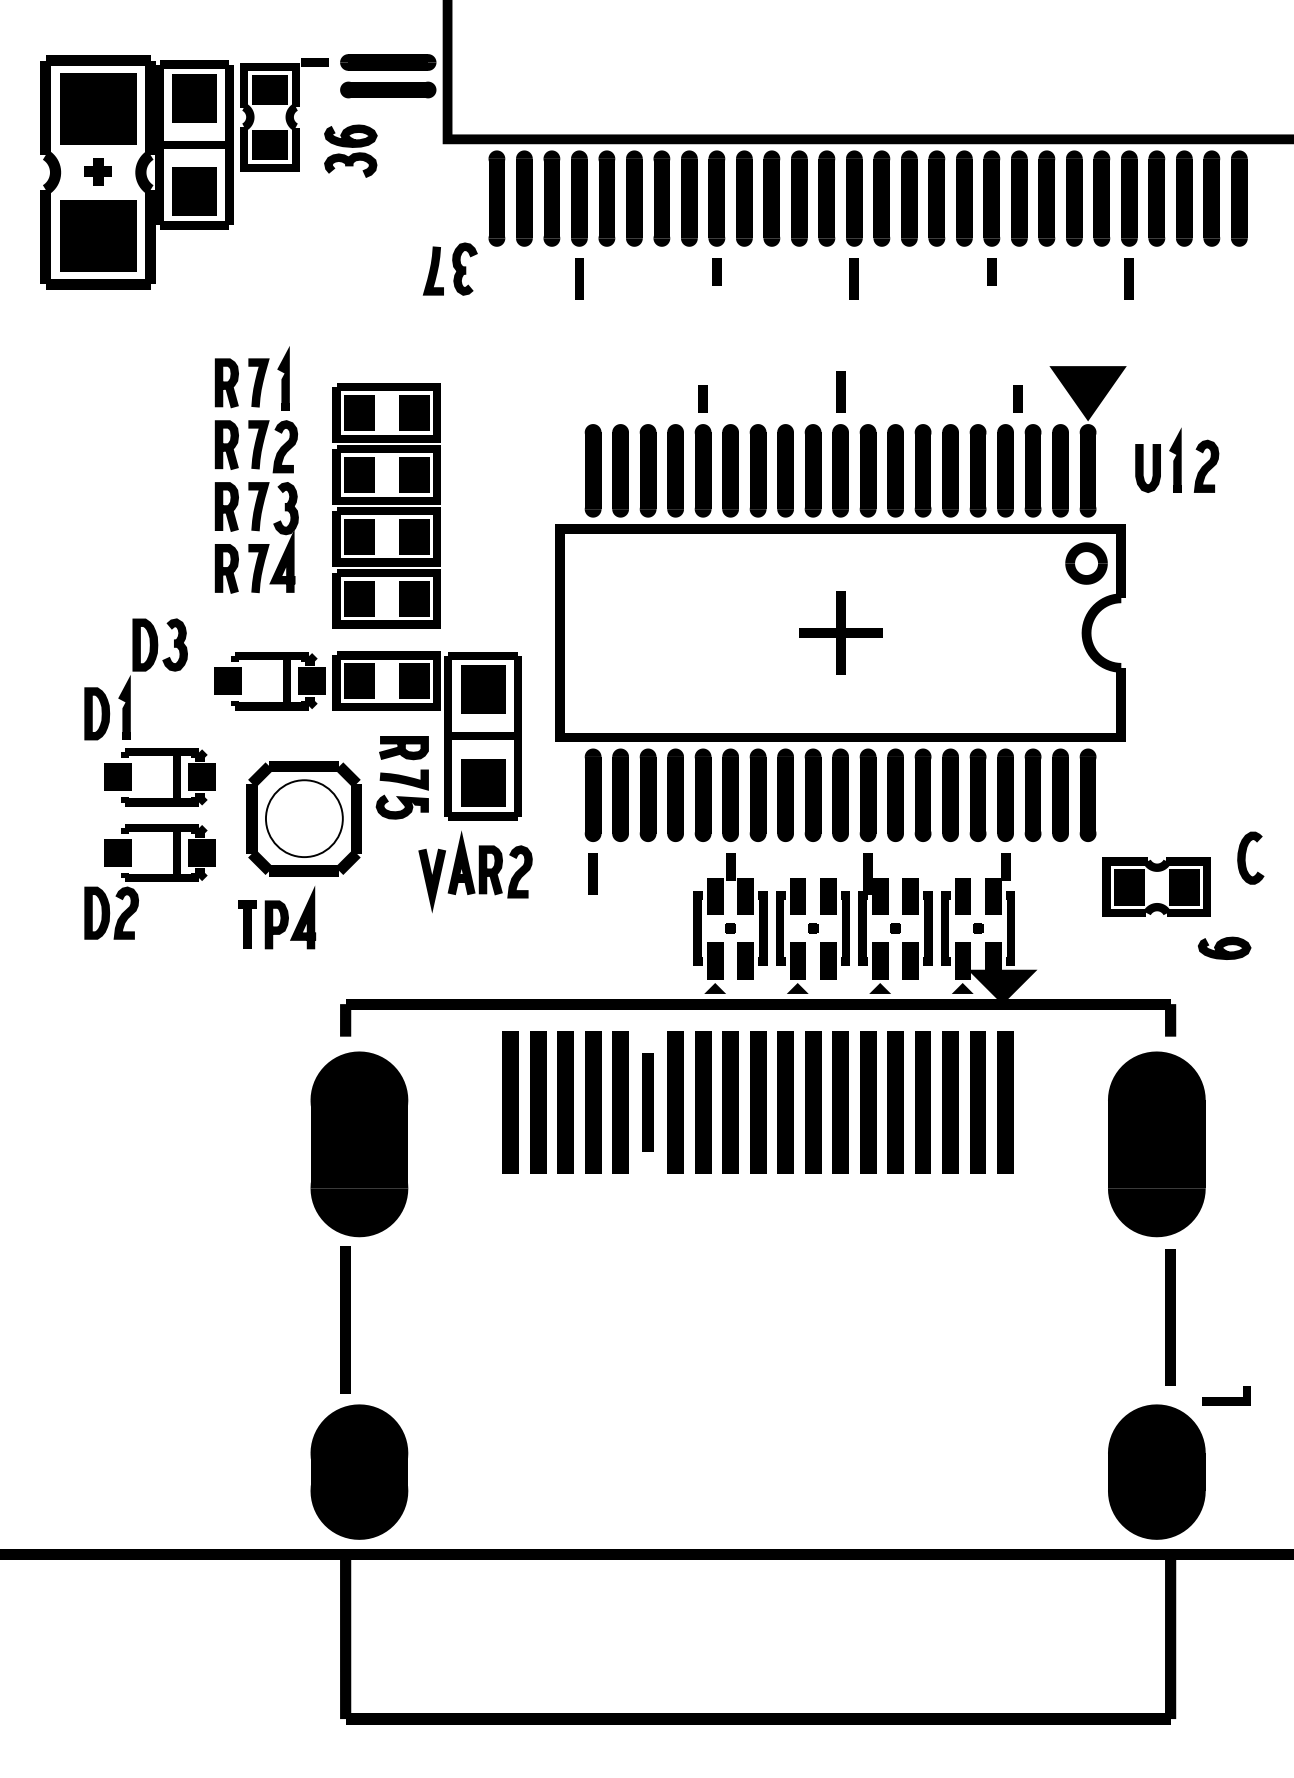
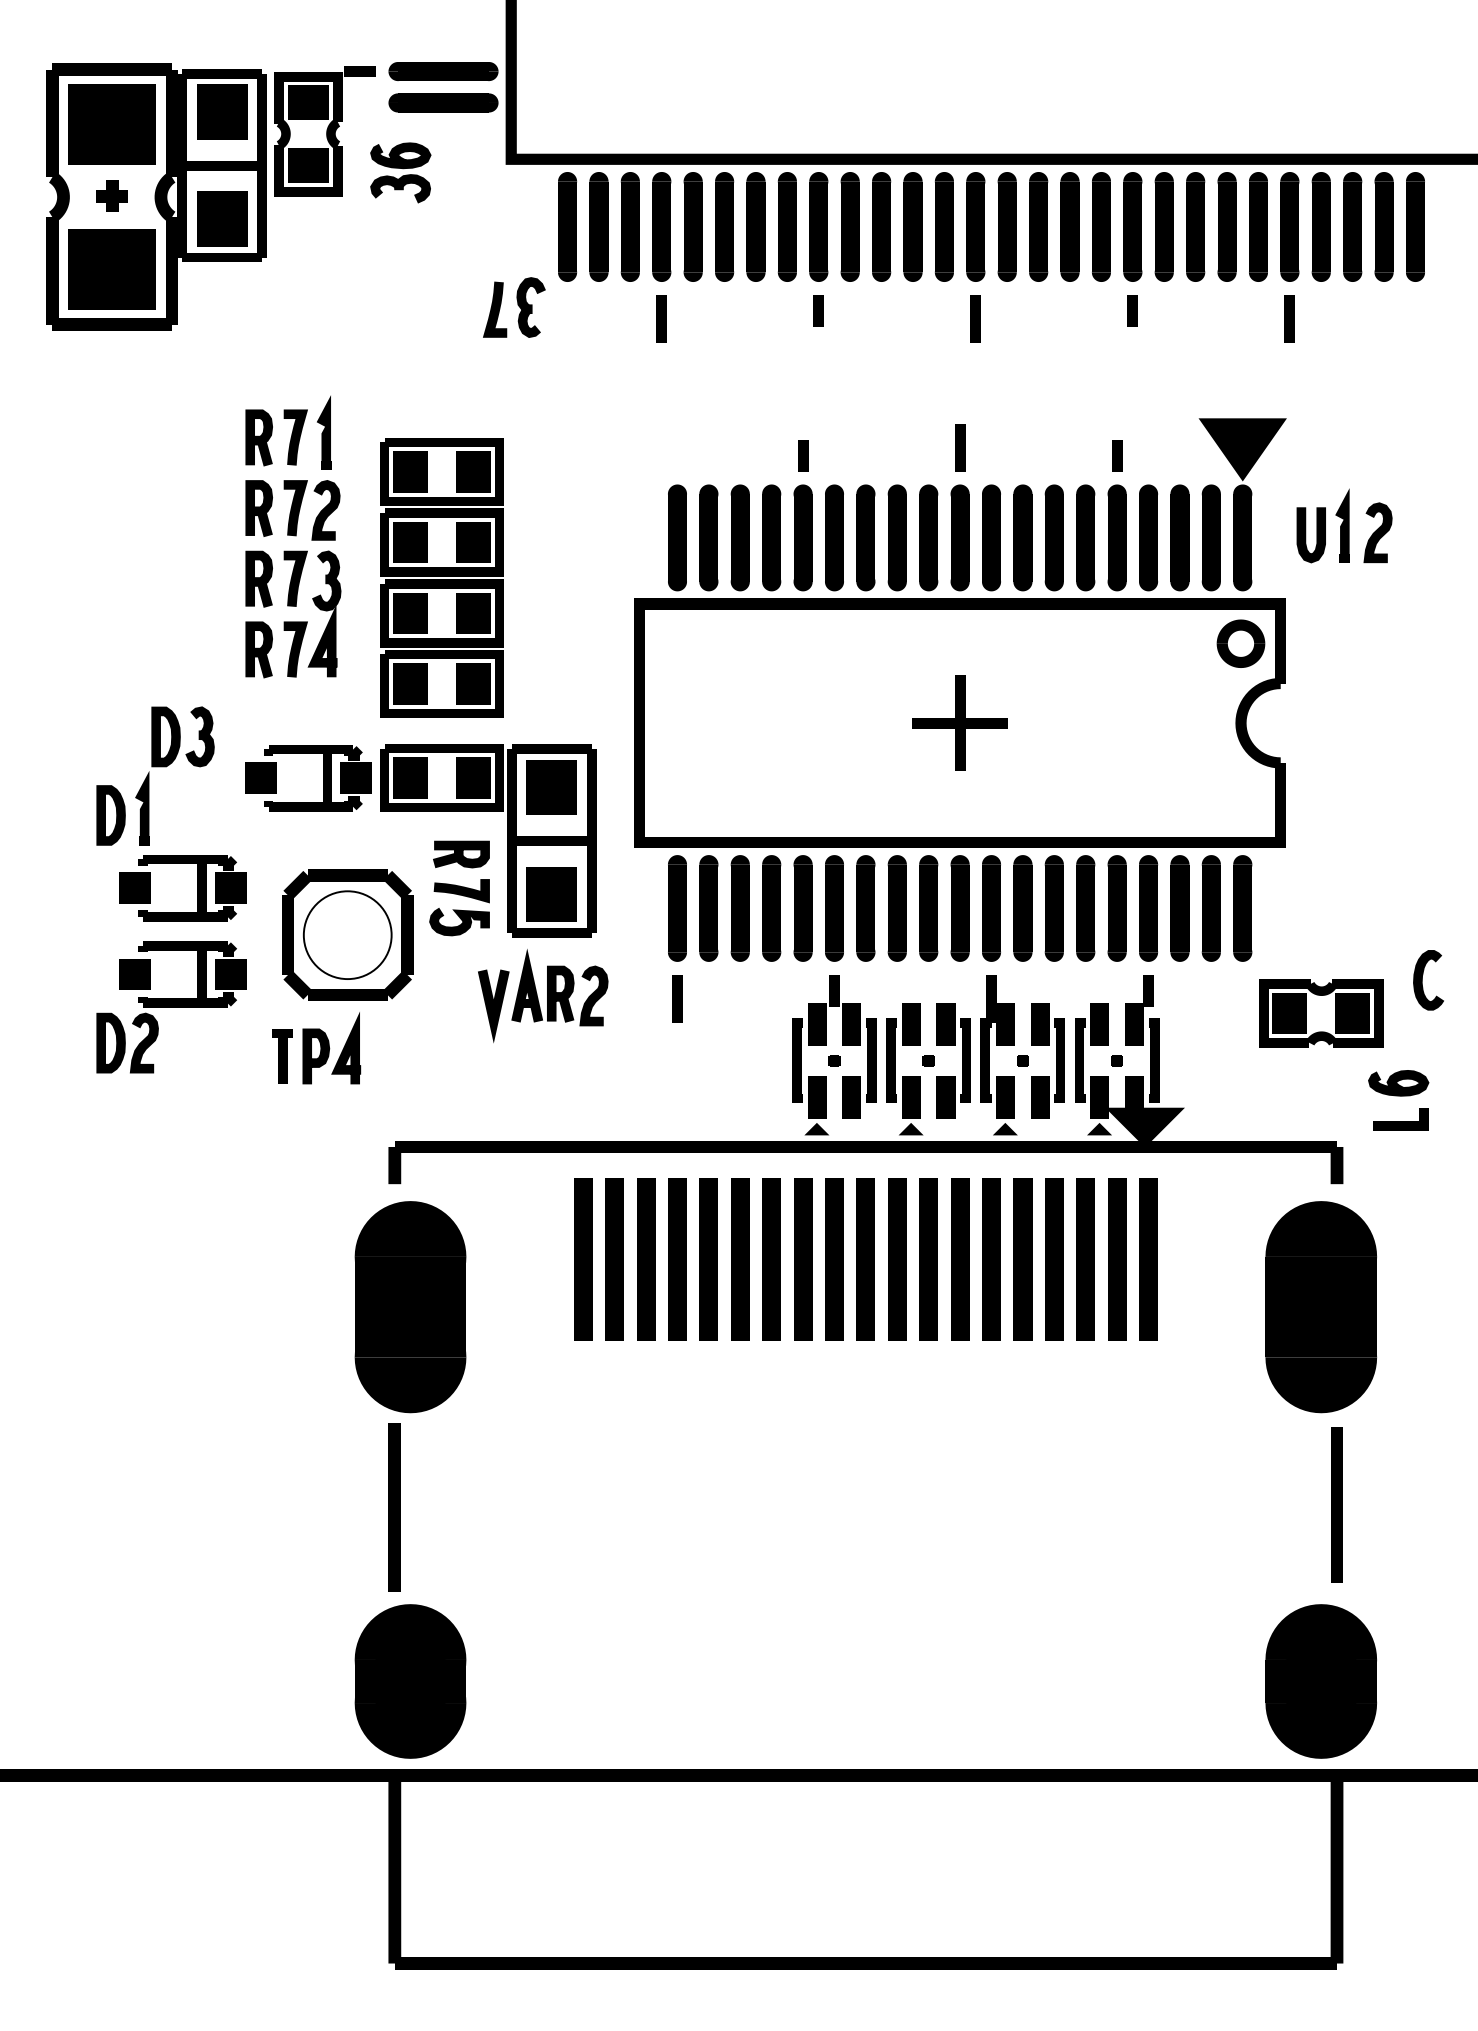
line: (1017, 398) -> (1116, 455), moved
part: (648, 1102) -> (740, 1259), size x1.43
line: (1226, 1397) -> (1400, 1121), moved

